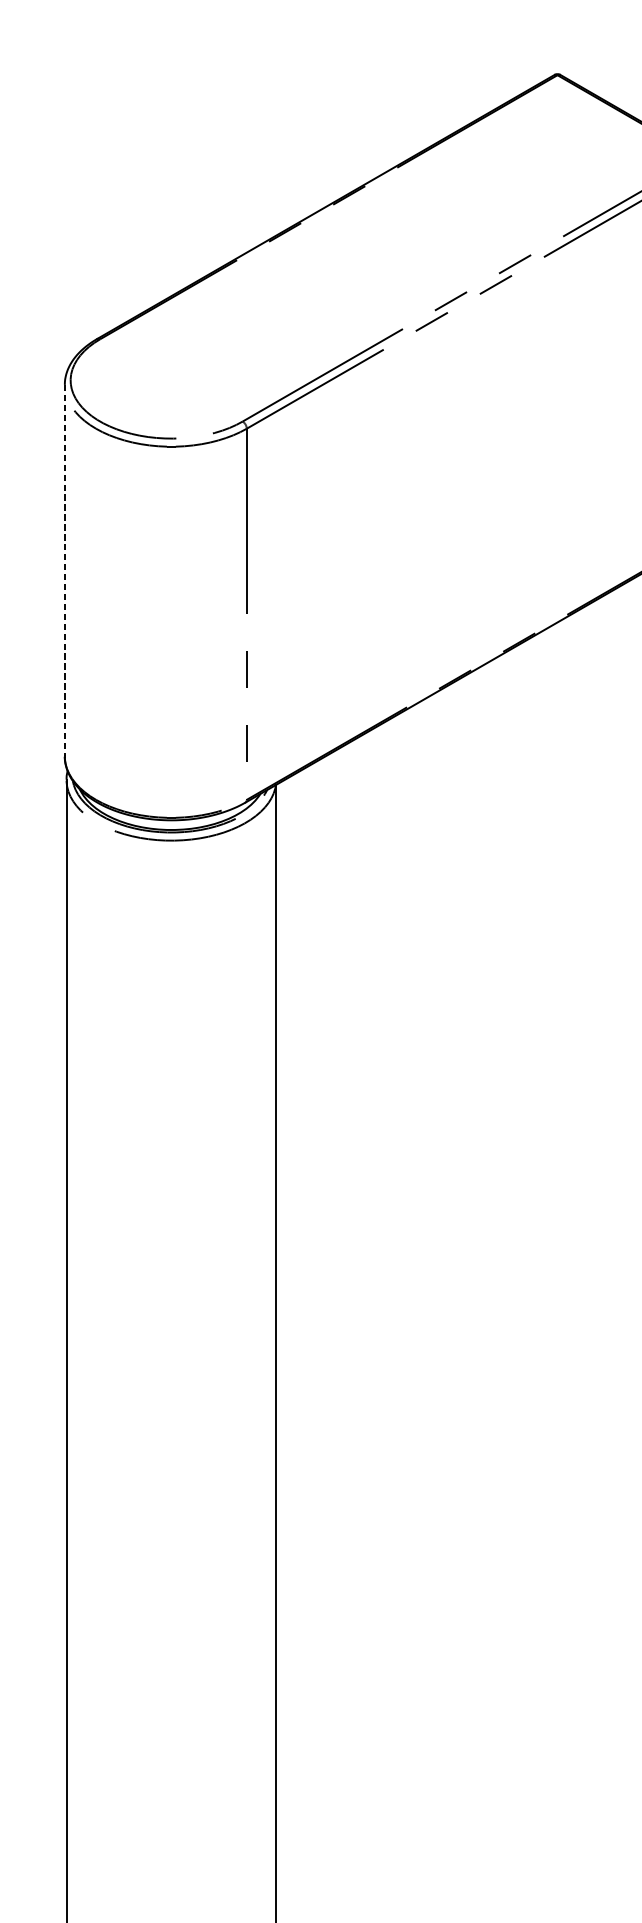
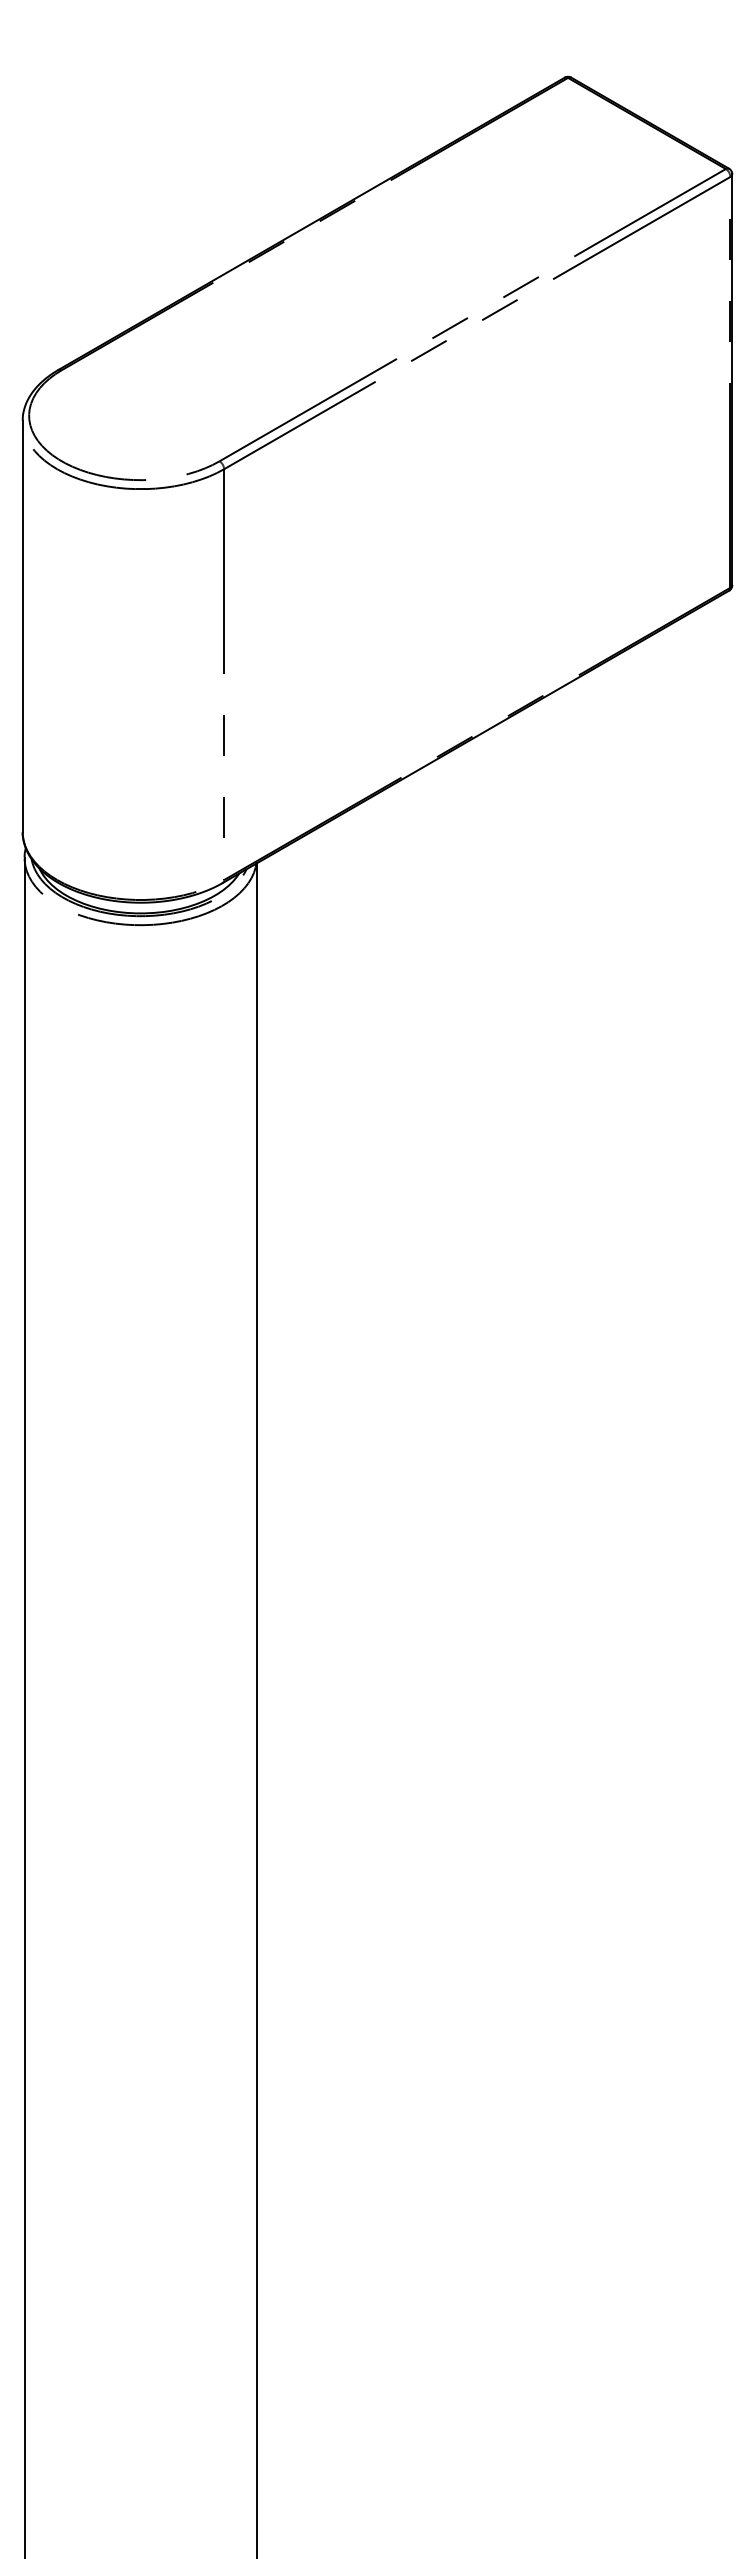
line: (64, 570) -> (22, 626), dashed -> solid

